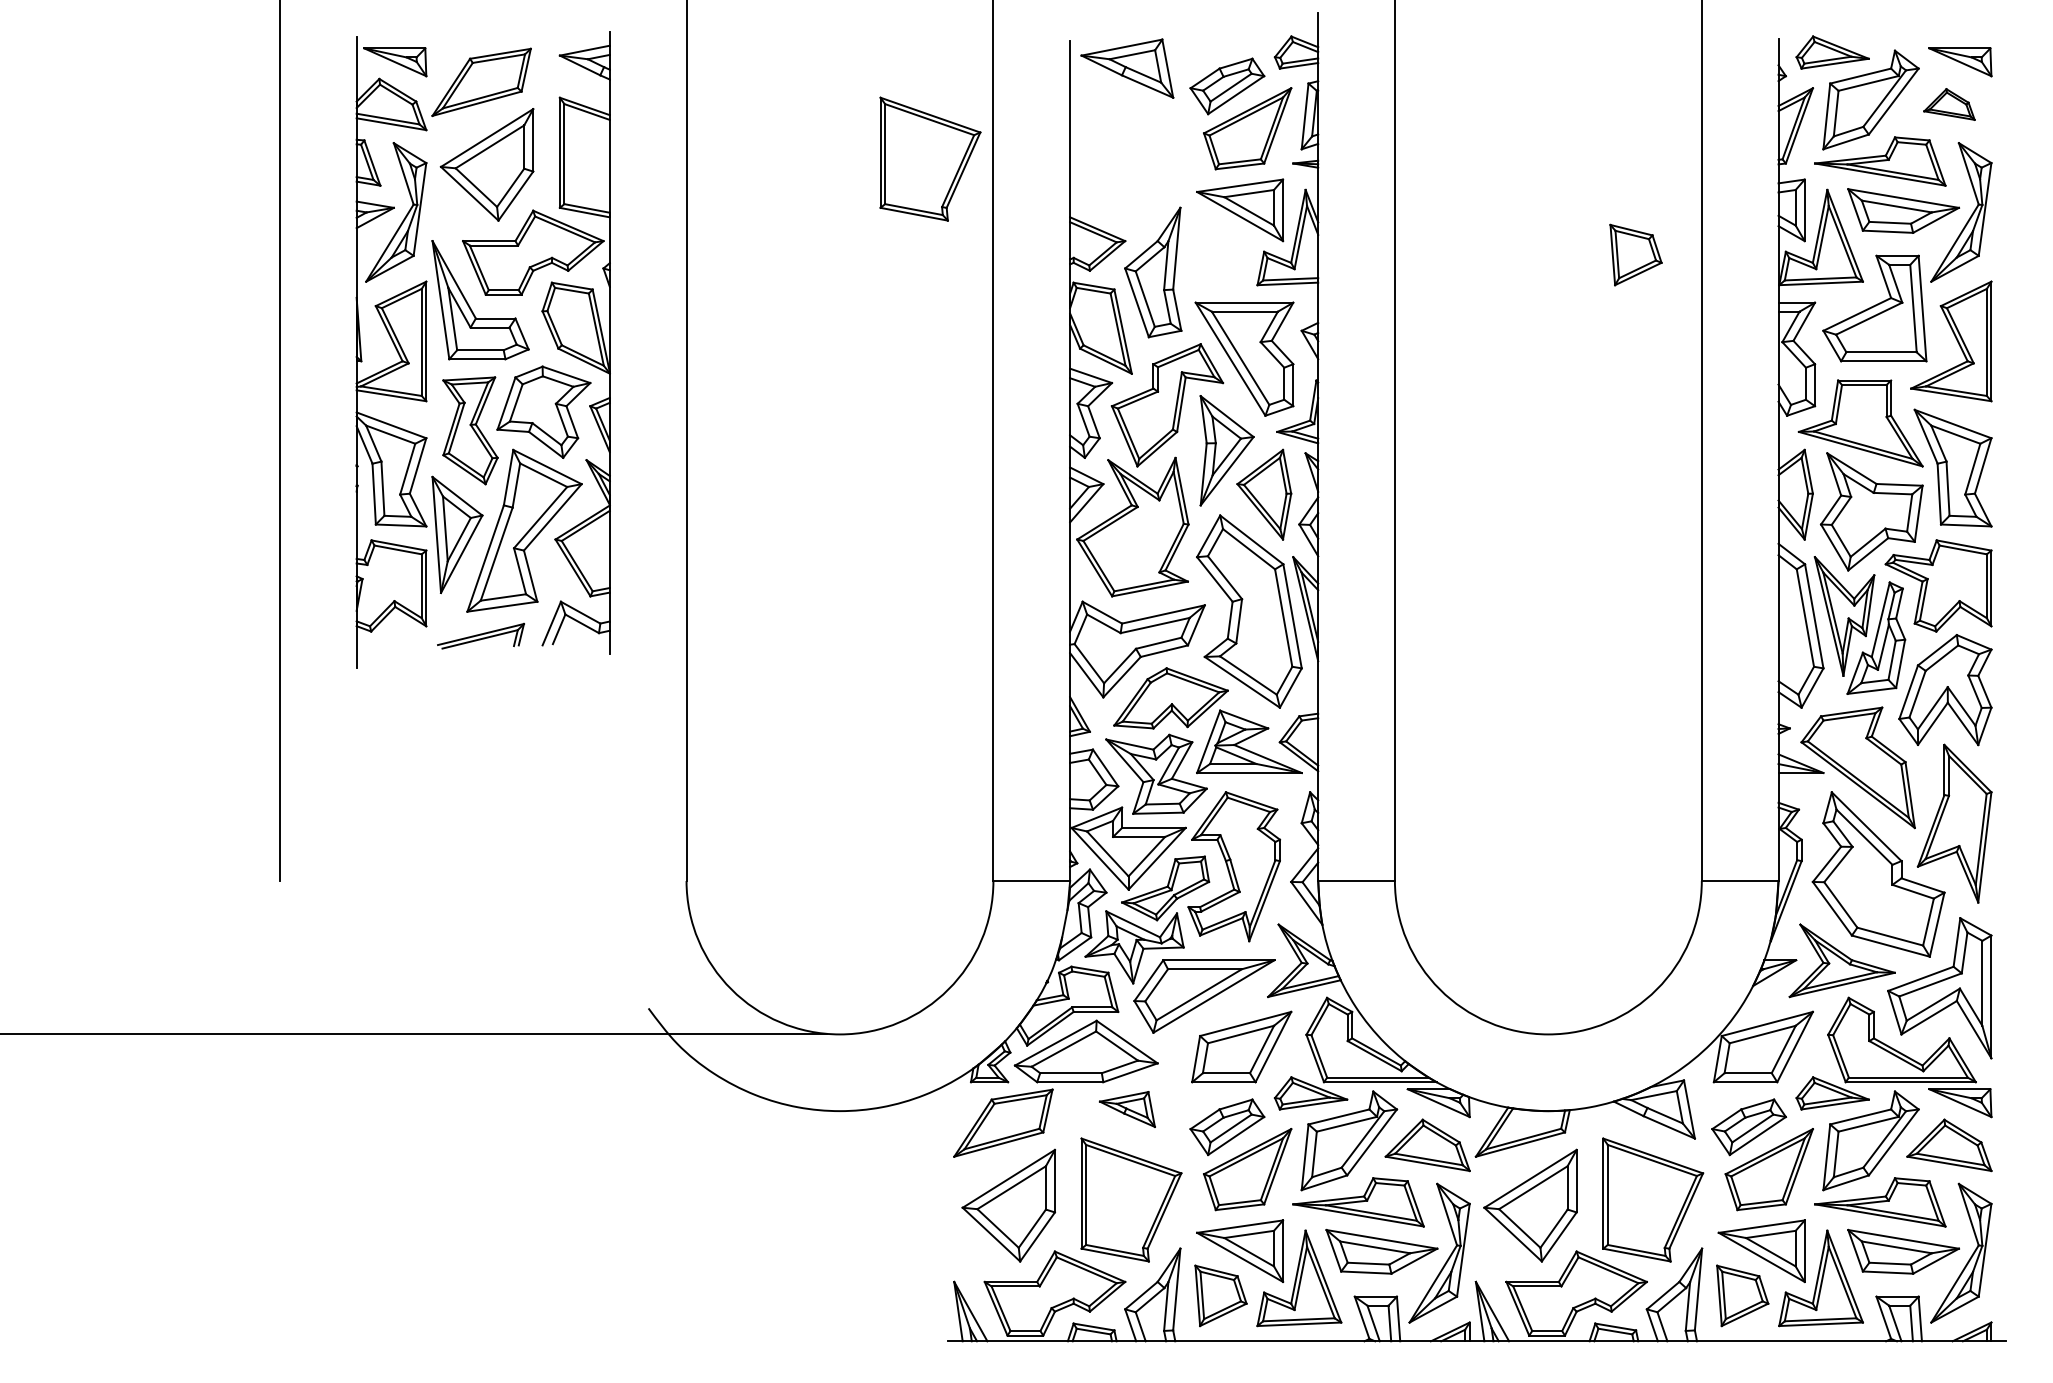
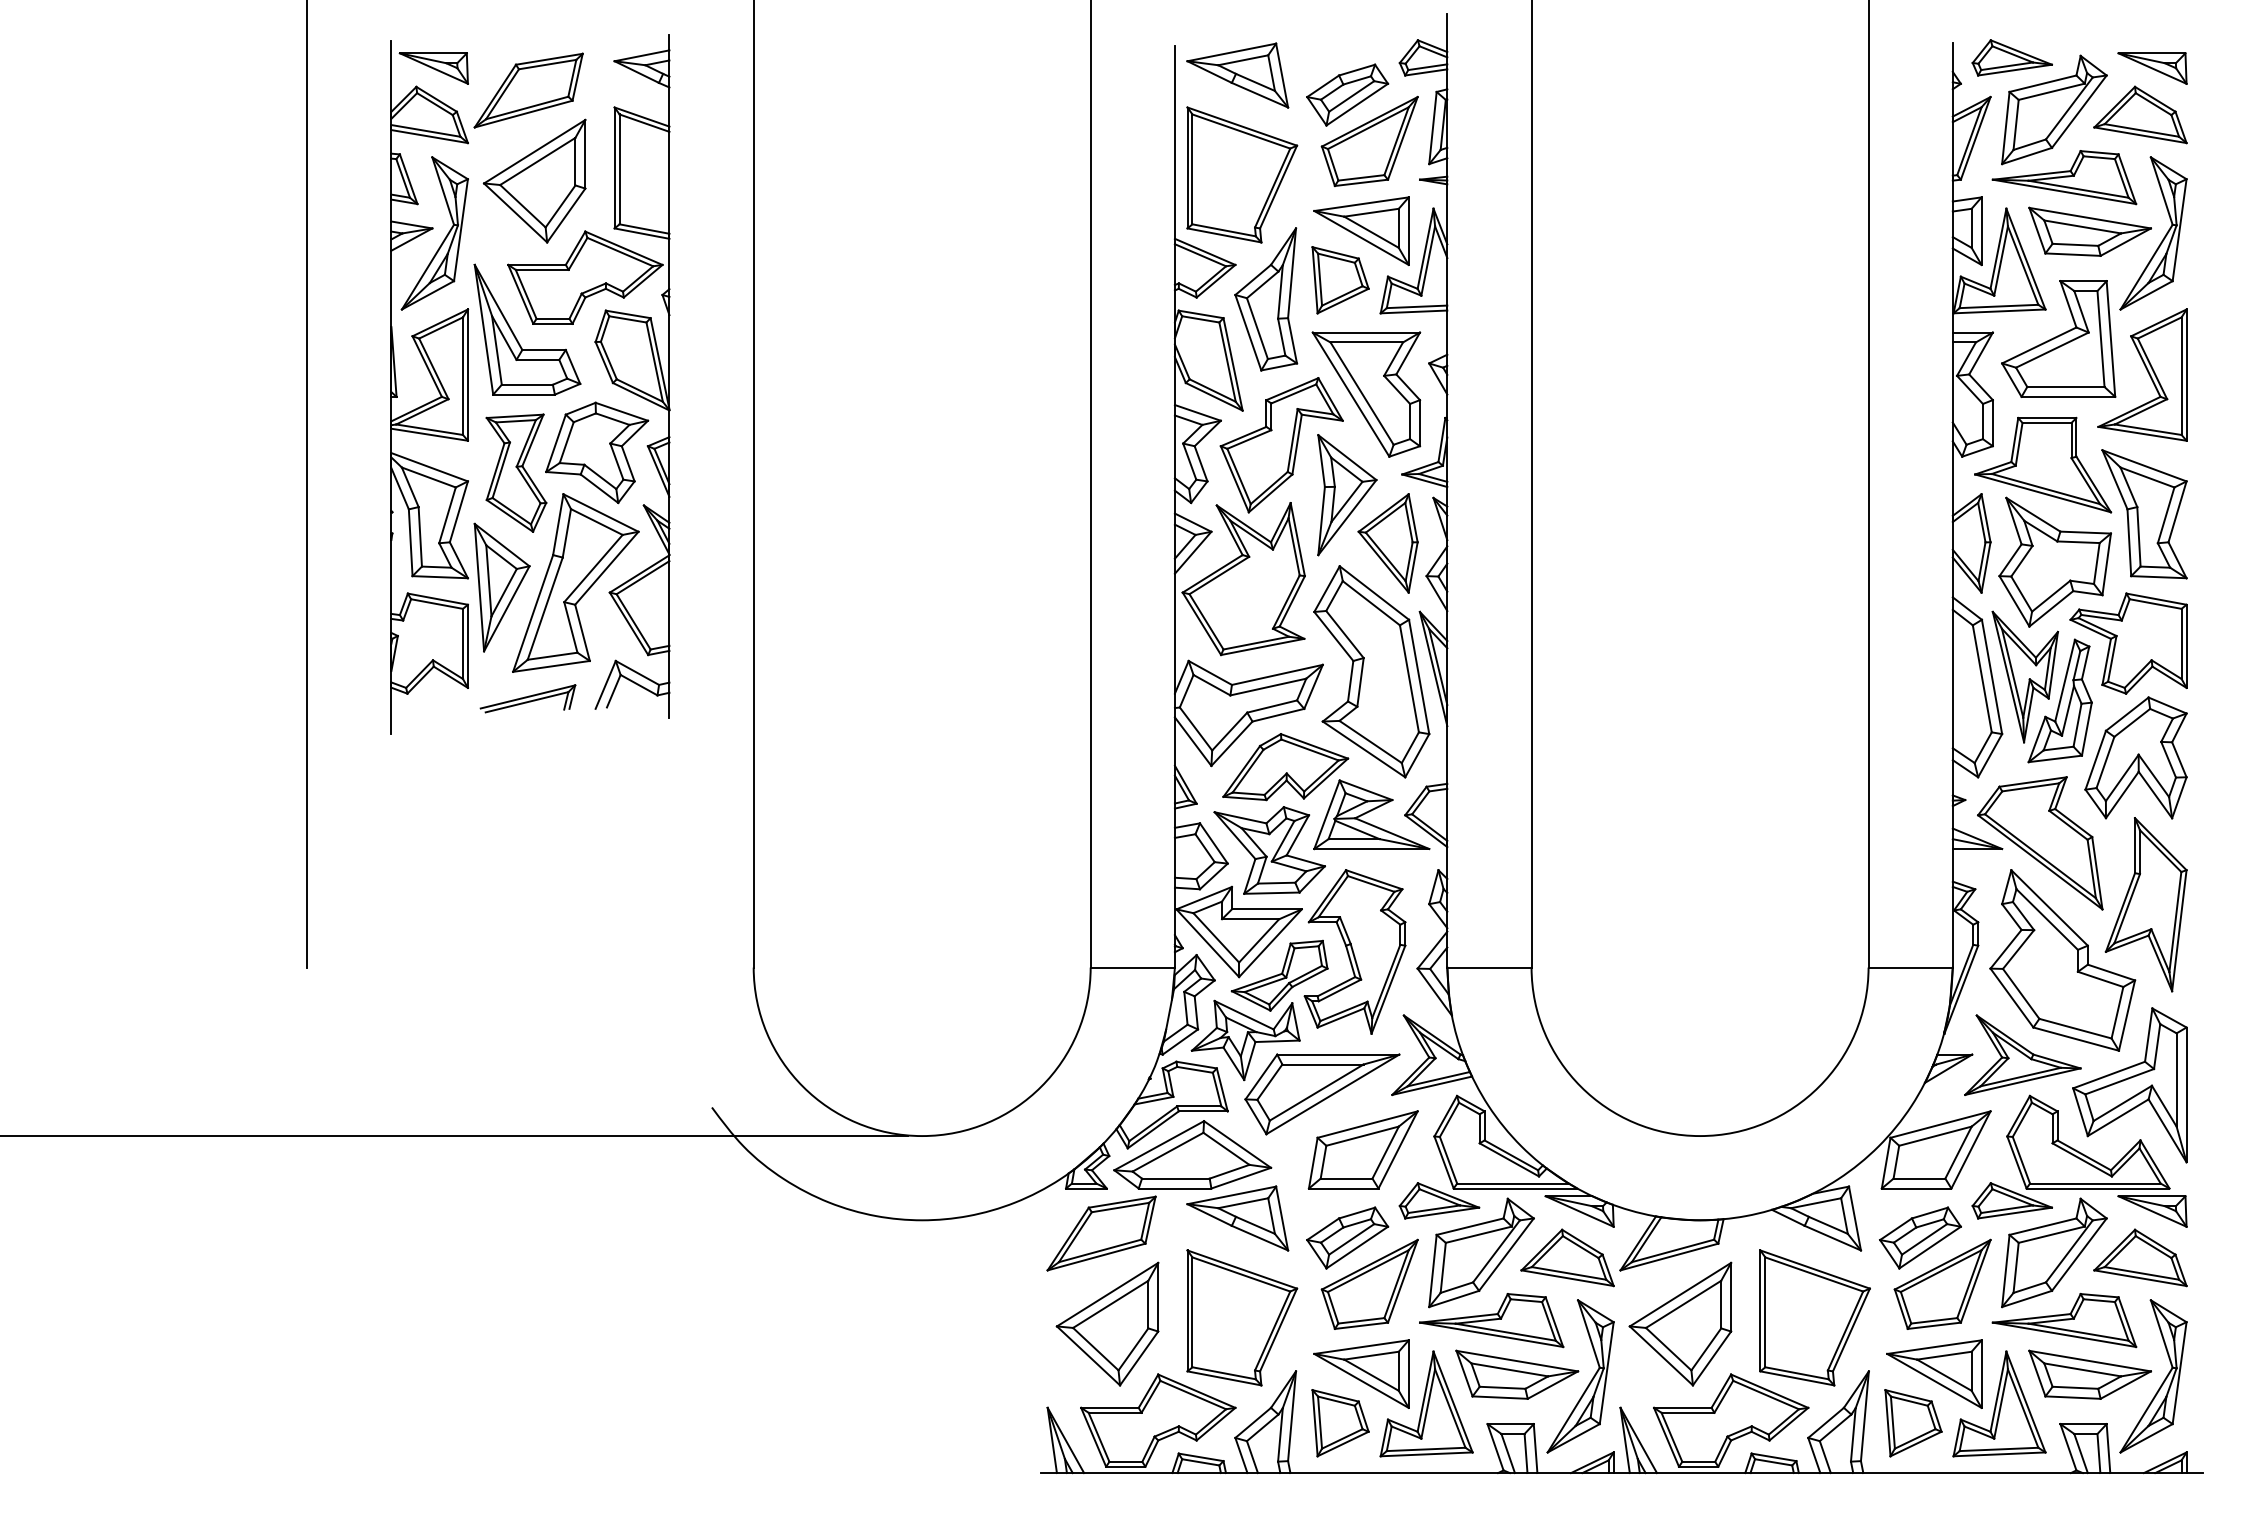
part: (1949, 104) -> (2140, 114), size x1.67
part: (930, 158) -> (1242, 174), moved
part: (1635, 254) -> (1340, 279), moved
part: (1127, 1109) -> (1237, 1218), size x1.67

